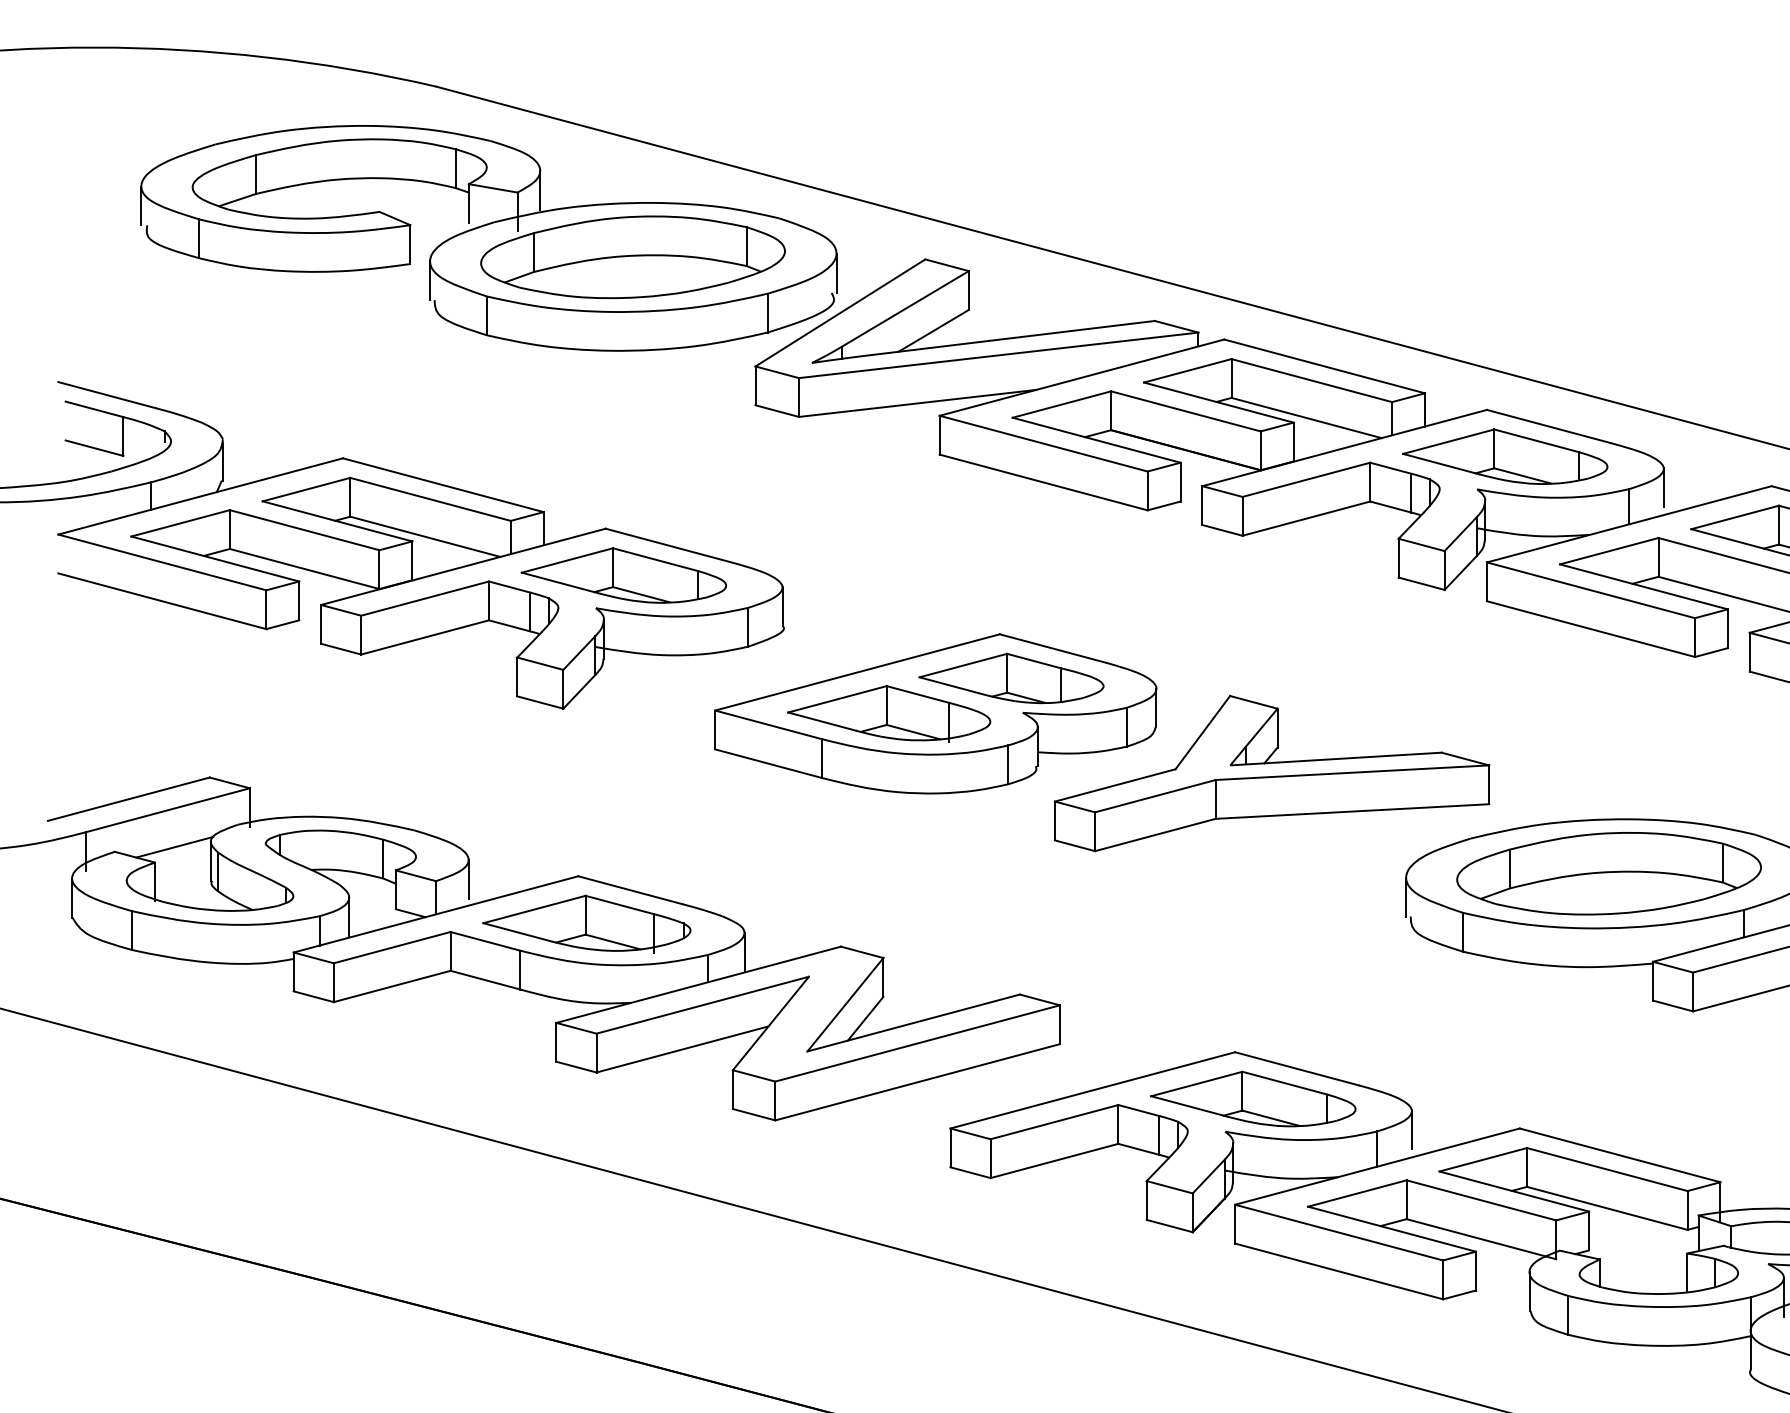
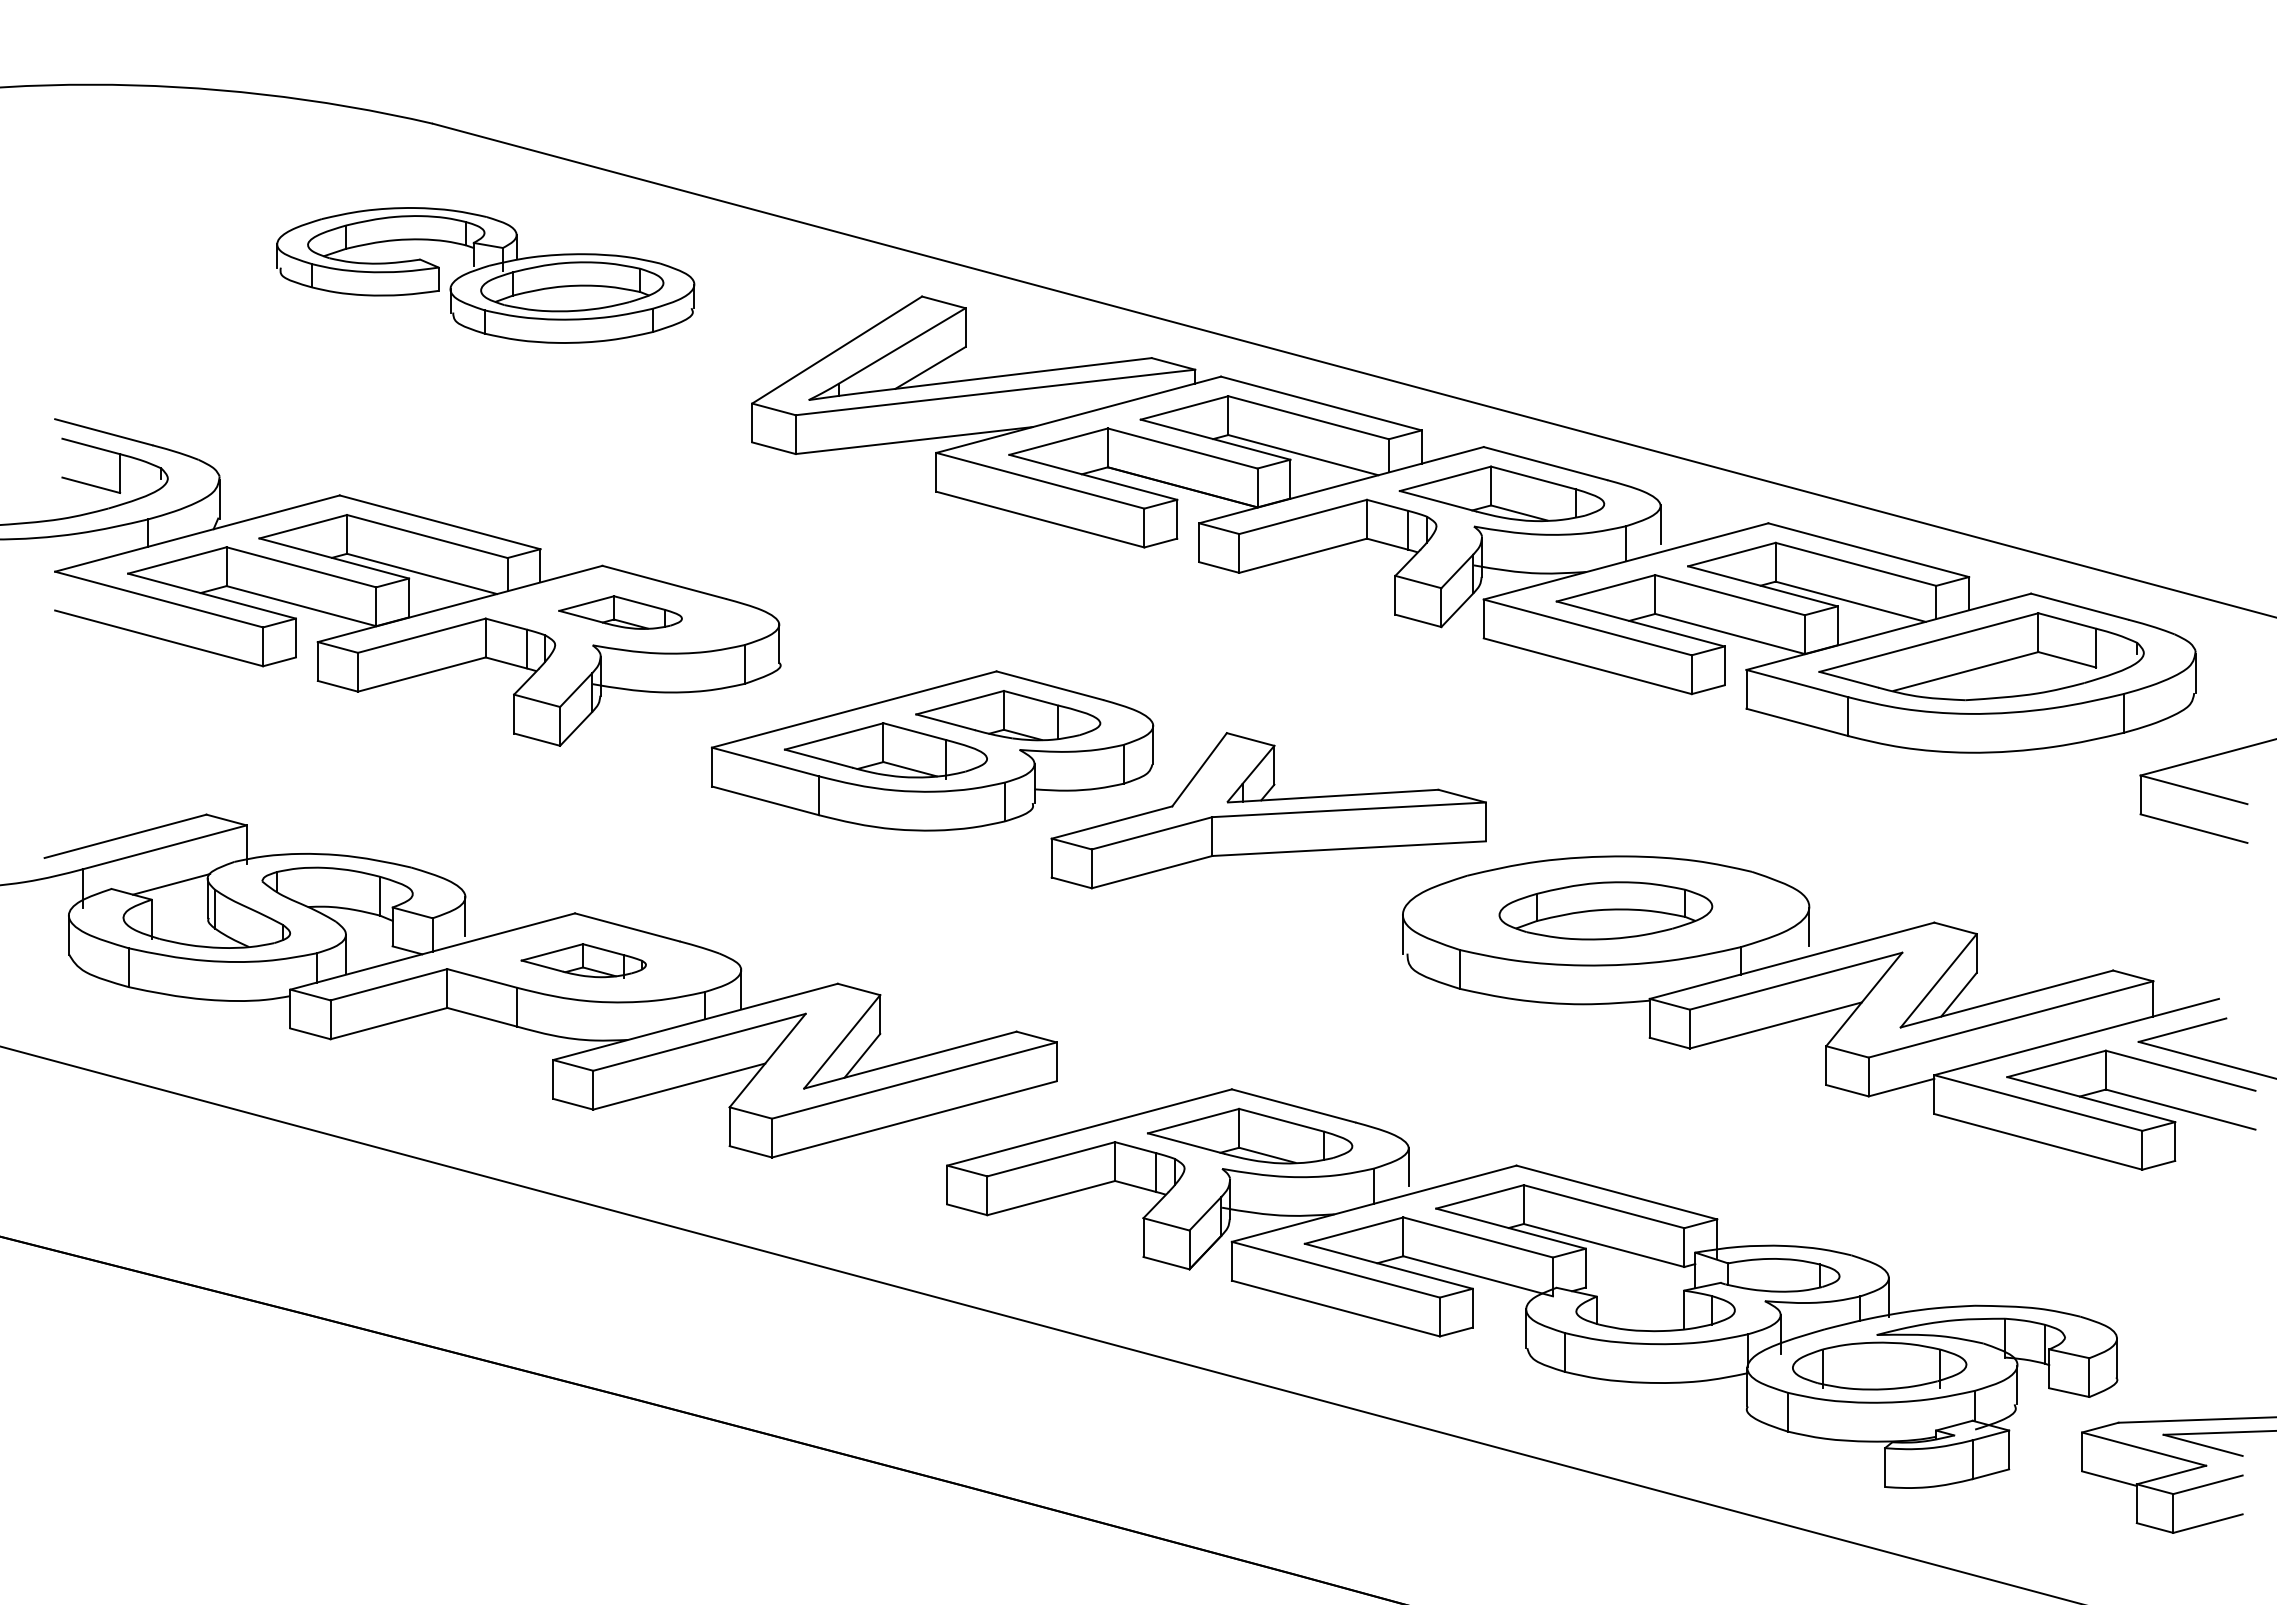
part: (488, 238) -> (485, 275), size x0.6
part: (623, 575) -> (620, 612), size x0.6
part: (1608, 873) -> (1605, 910), size x0.7
part: (586, 923) -> (583, 960), size x0.6

